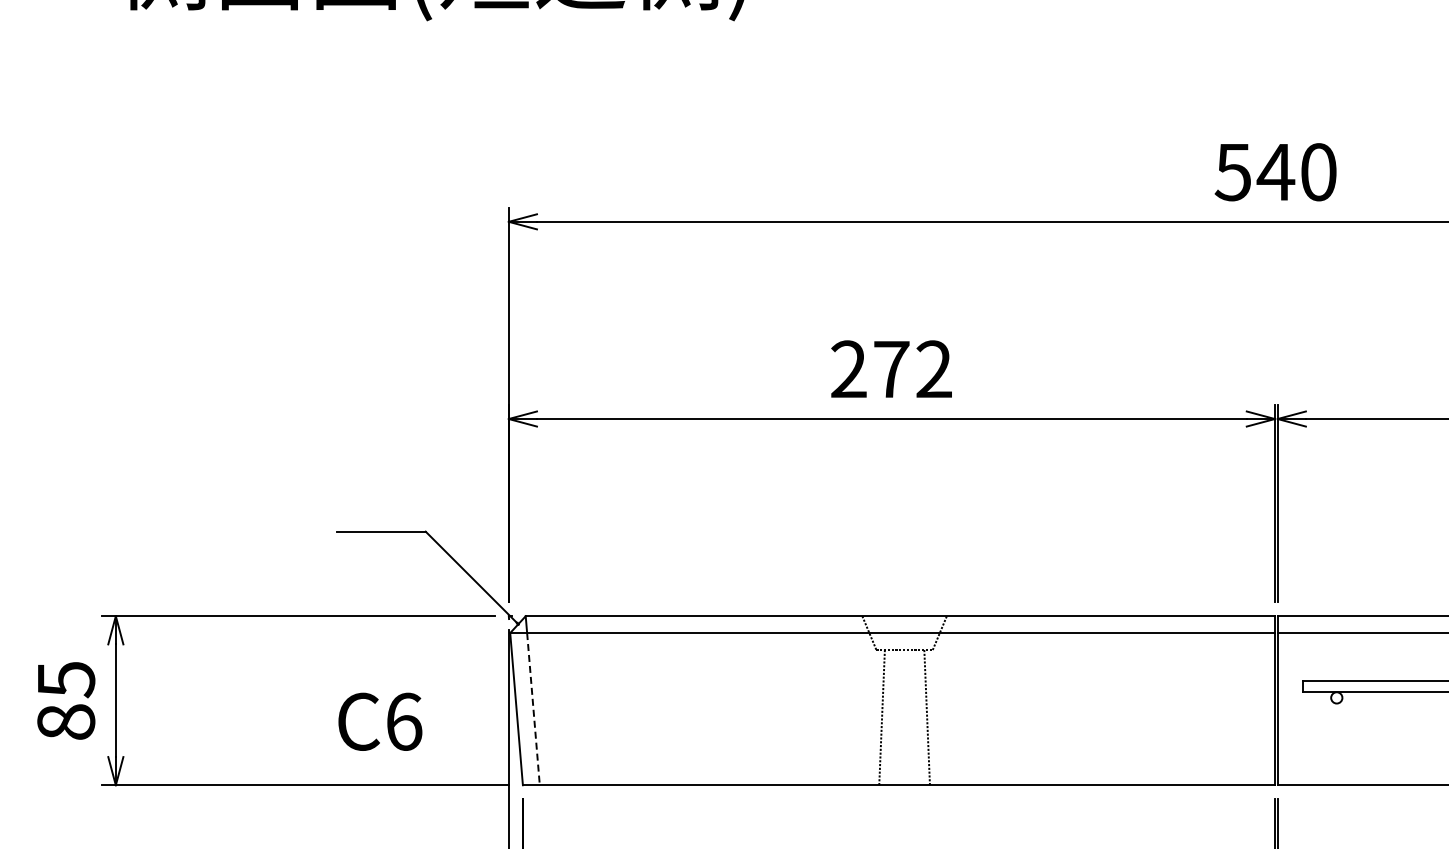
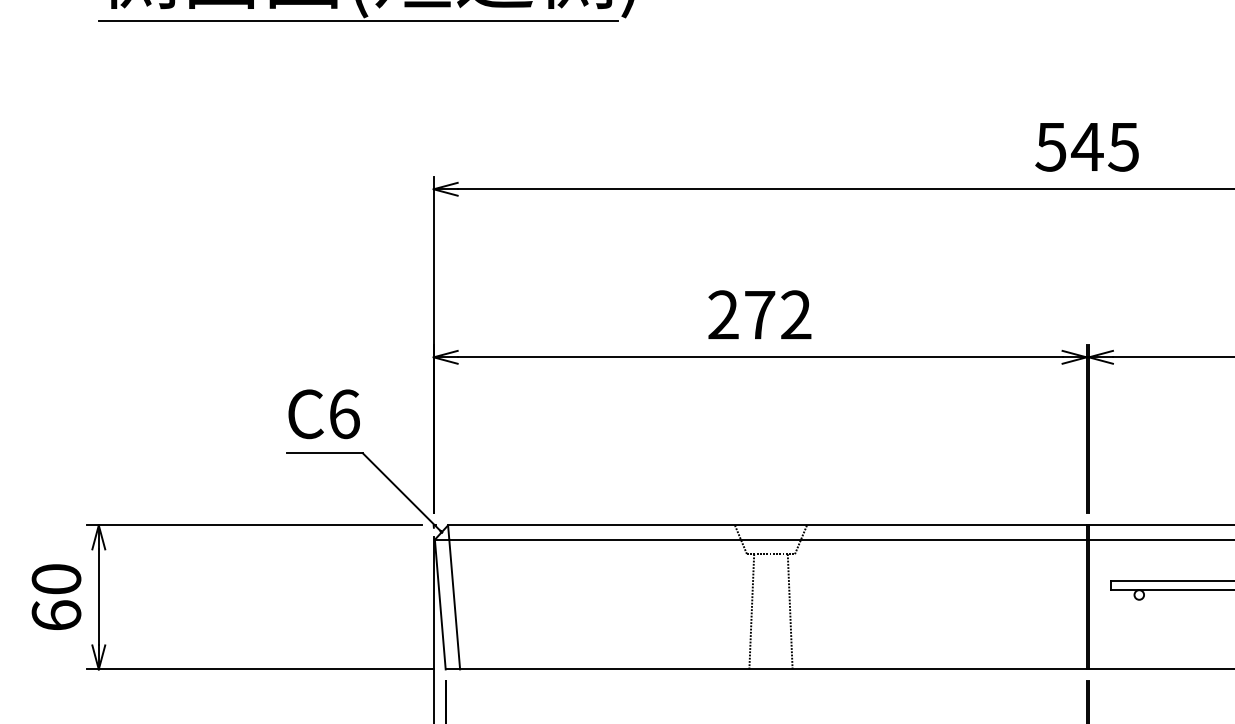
line: (419, 24) -> (357, 21), added
text: (1318, 172) -> (1123, 147), 540 -> 545
text: (66, 700) -> (56, 597), 85 -> 60
line: (533, 709) -> (454, 604), dashed -> solid
text: (380, 721) -> (324, 413), moved

